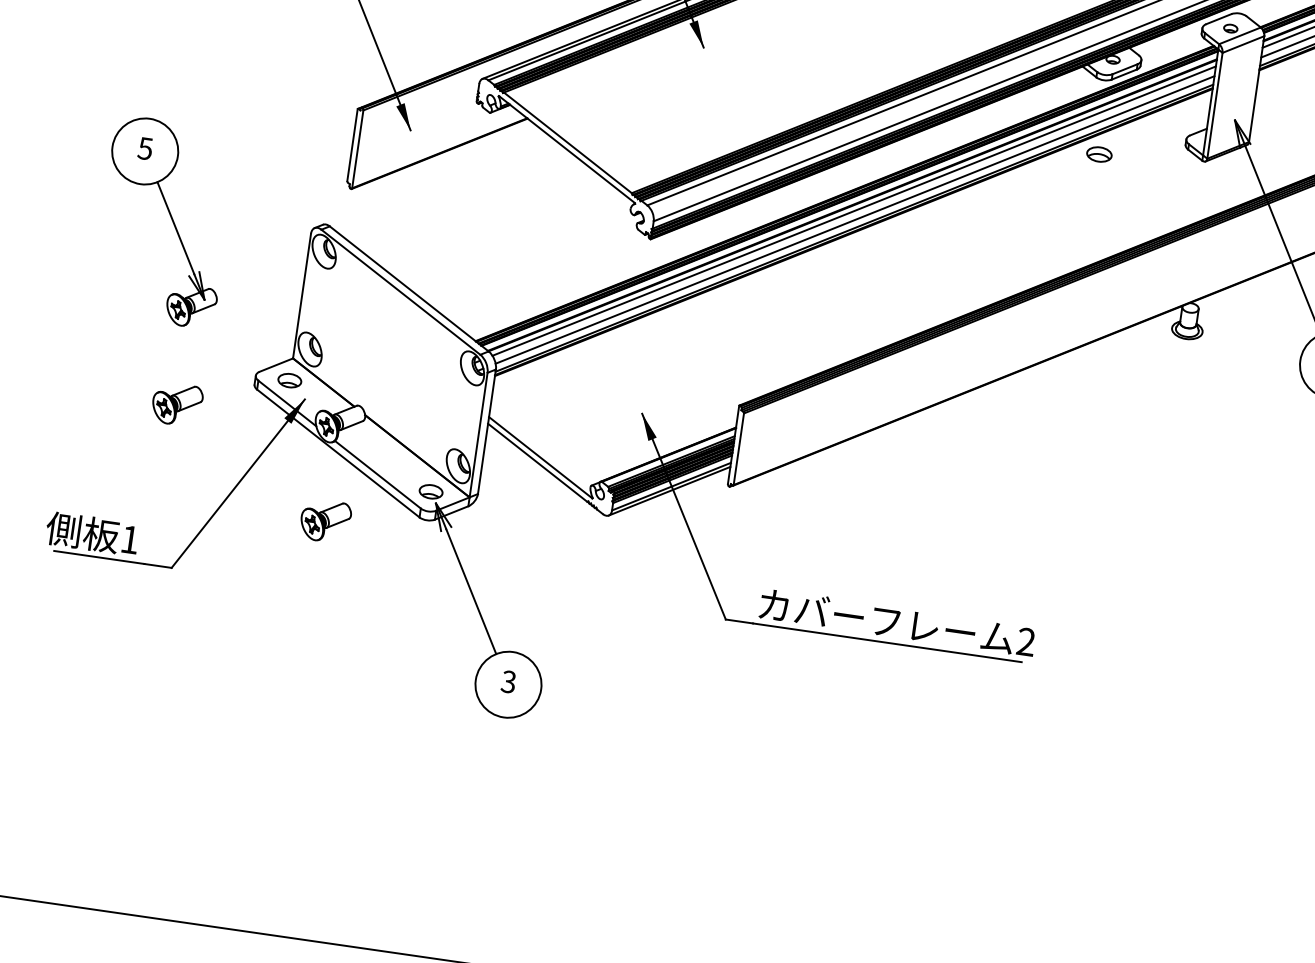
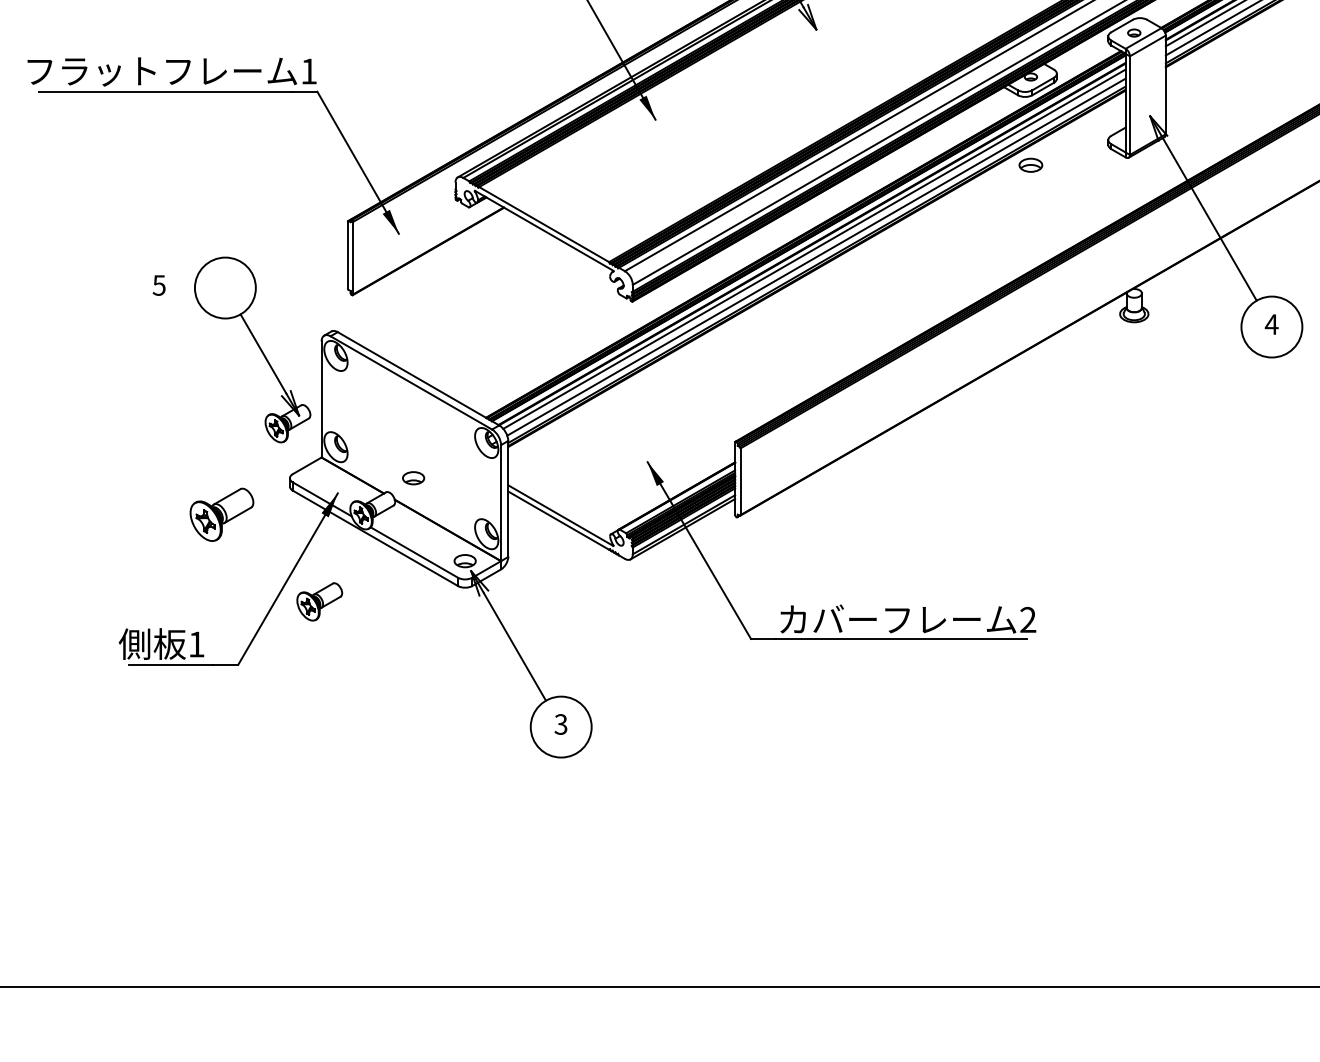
part: (171, 220) -> (258, 347), moved
part: (289, 380) -> (413, 478), moved
part: (176, 404) -> (221, 514), size x1.4
part: (325, 520) -> (319, 601), moved

